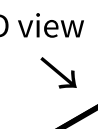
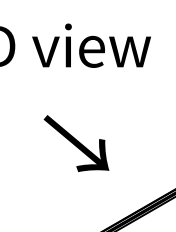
text: (58, 72) -> (76, 142), moved

